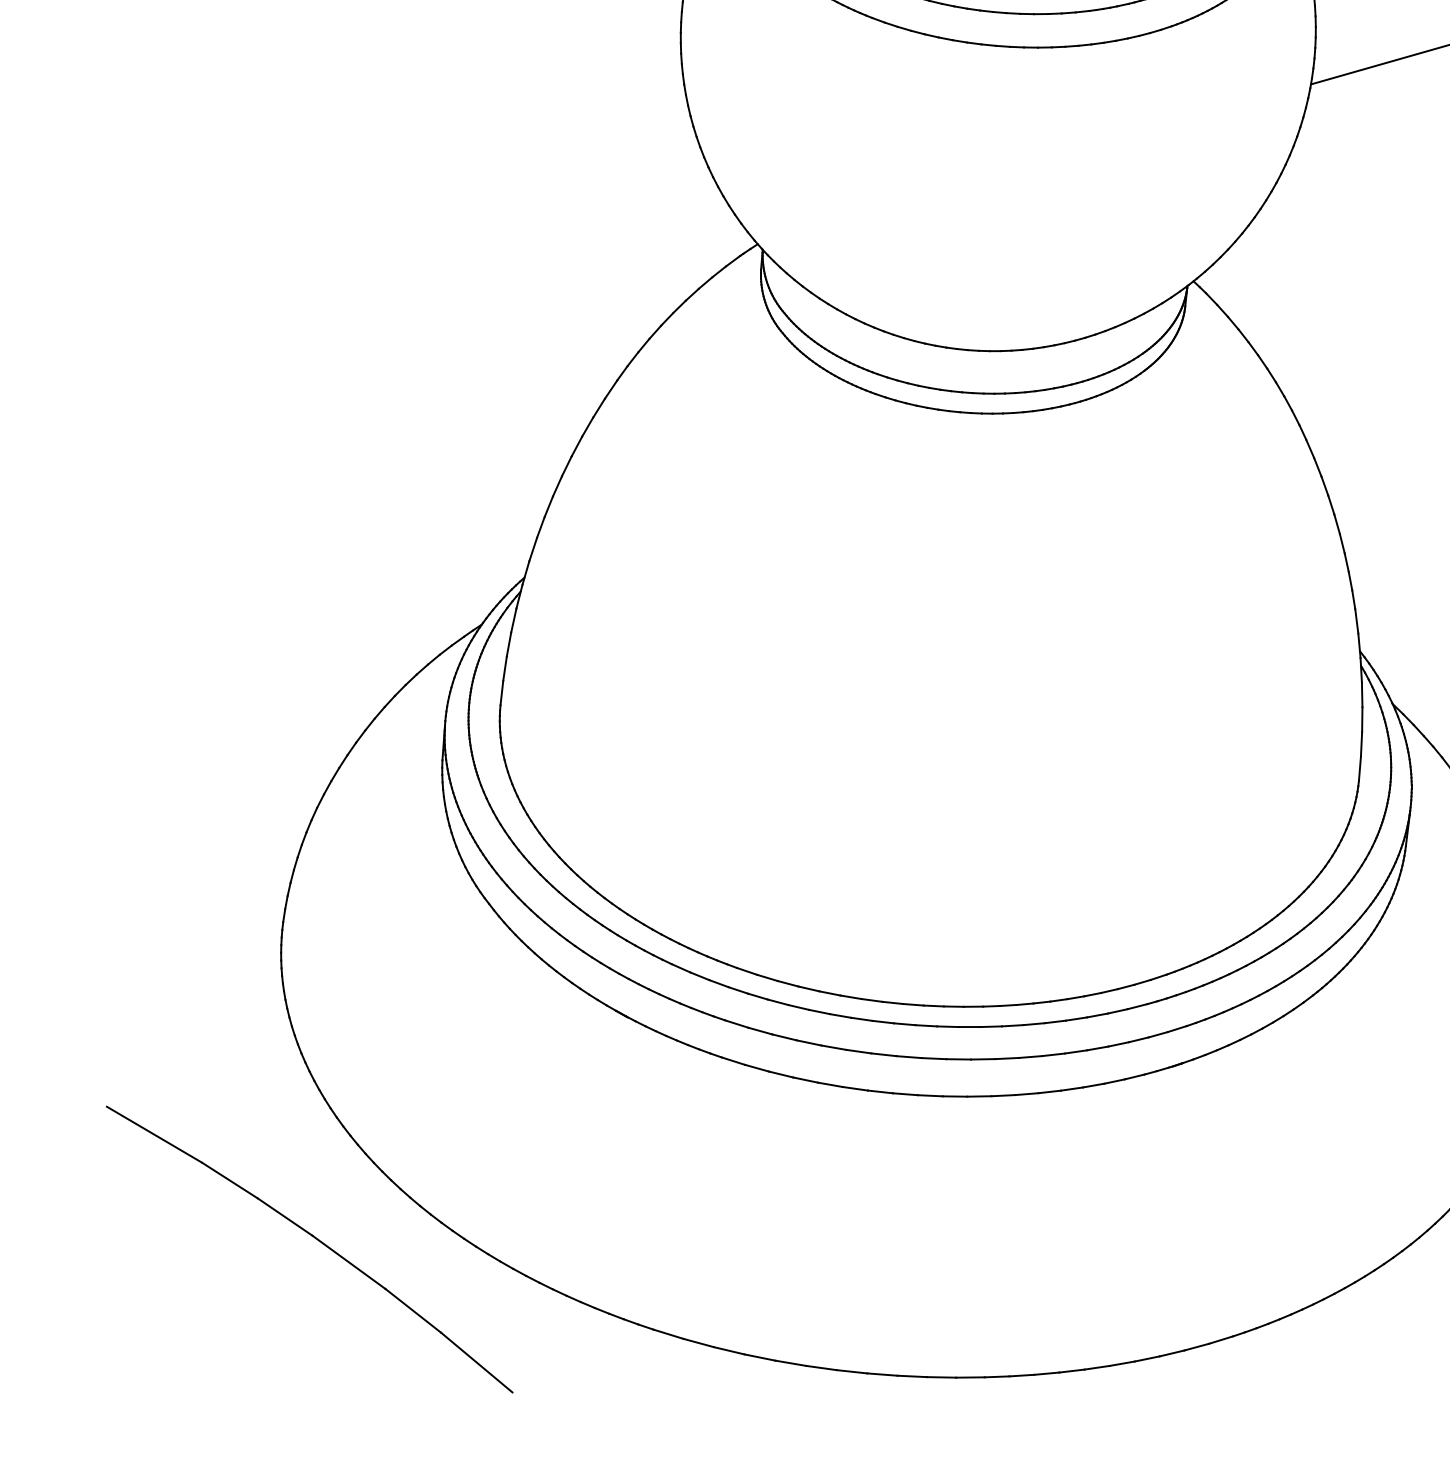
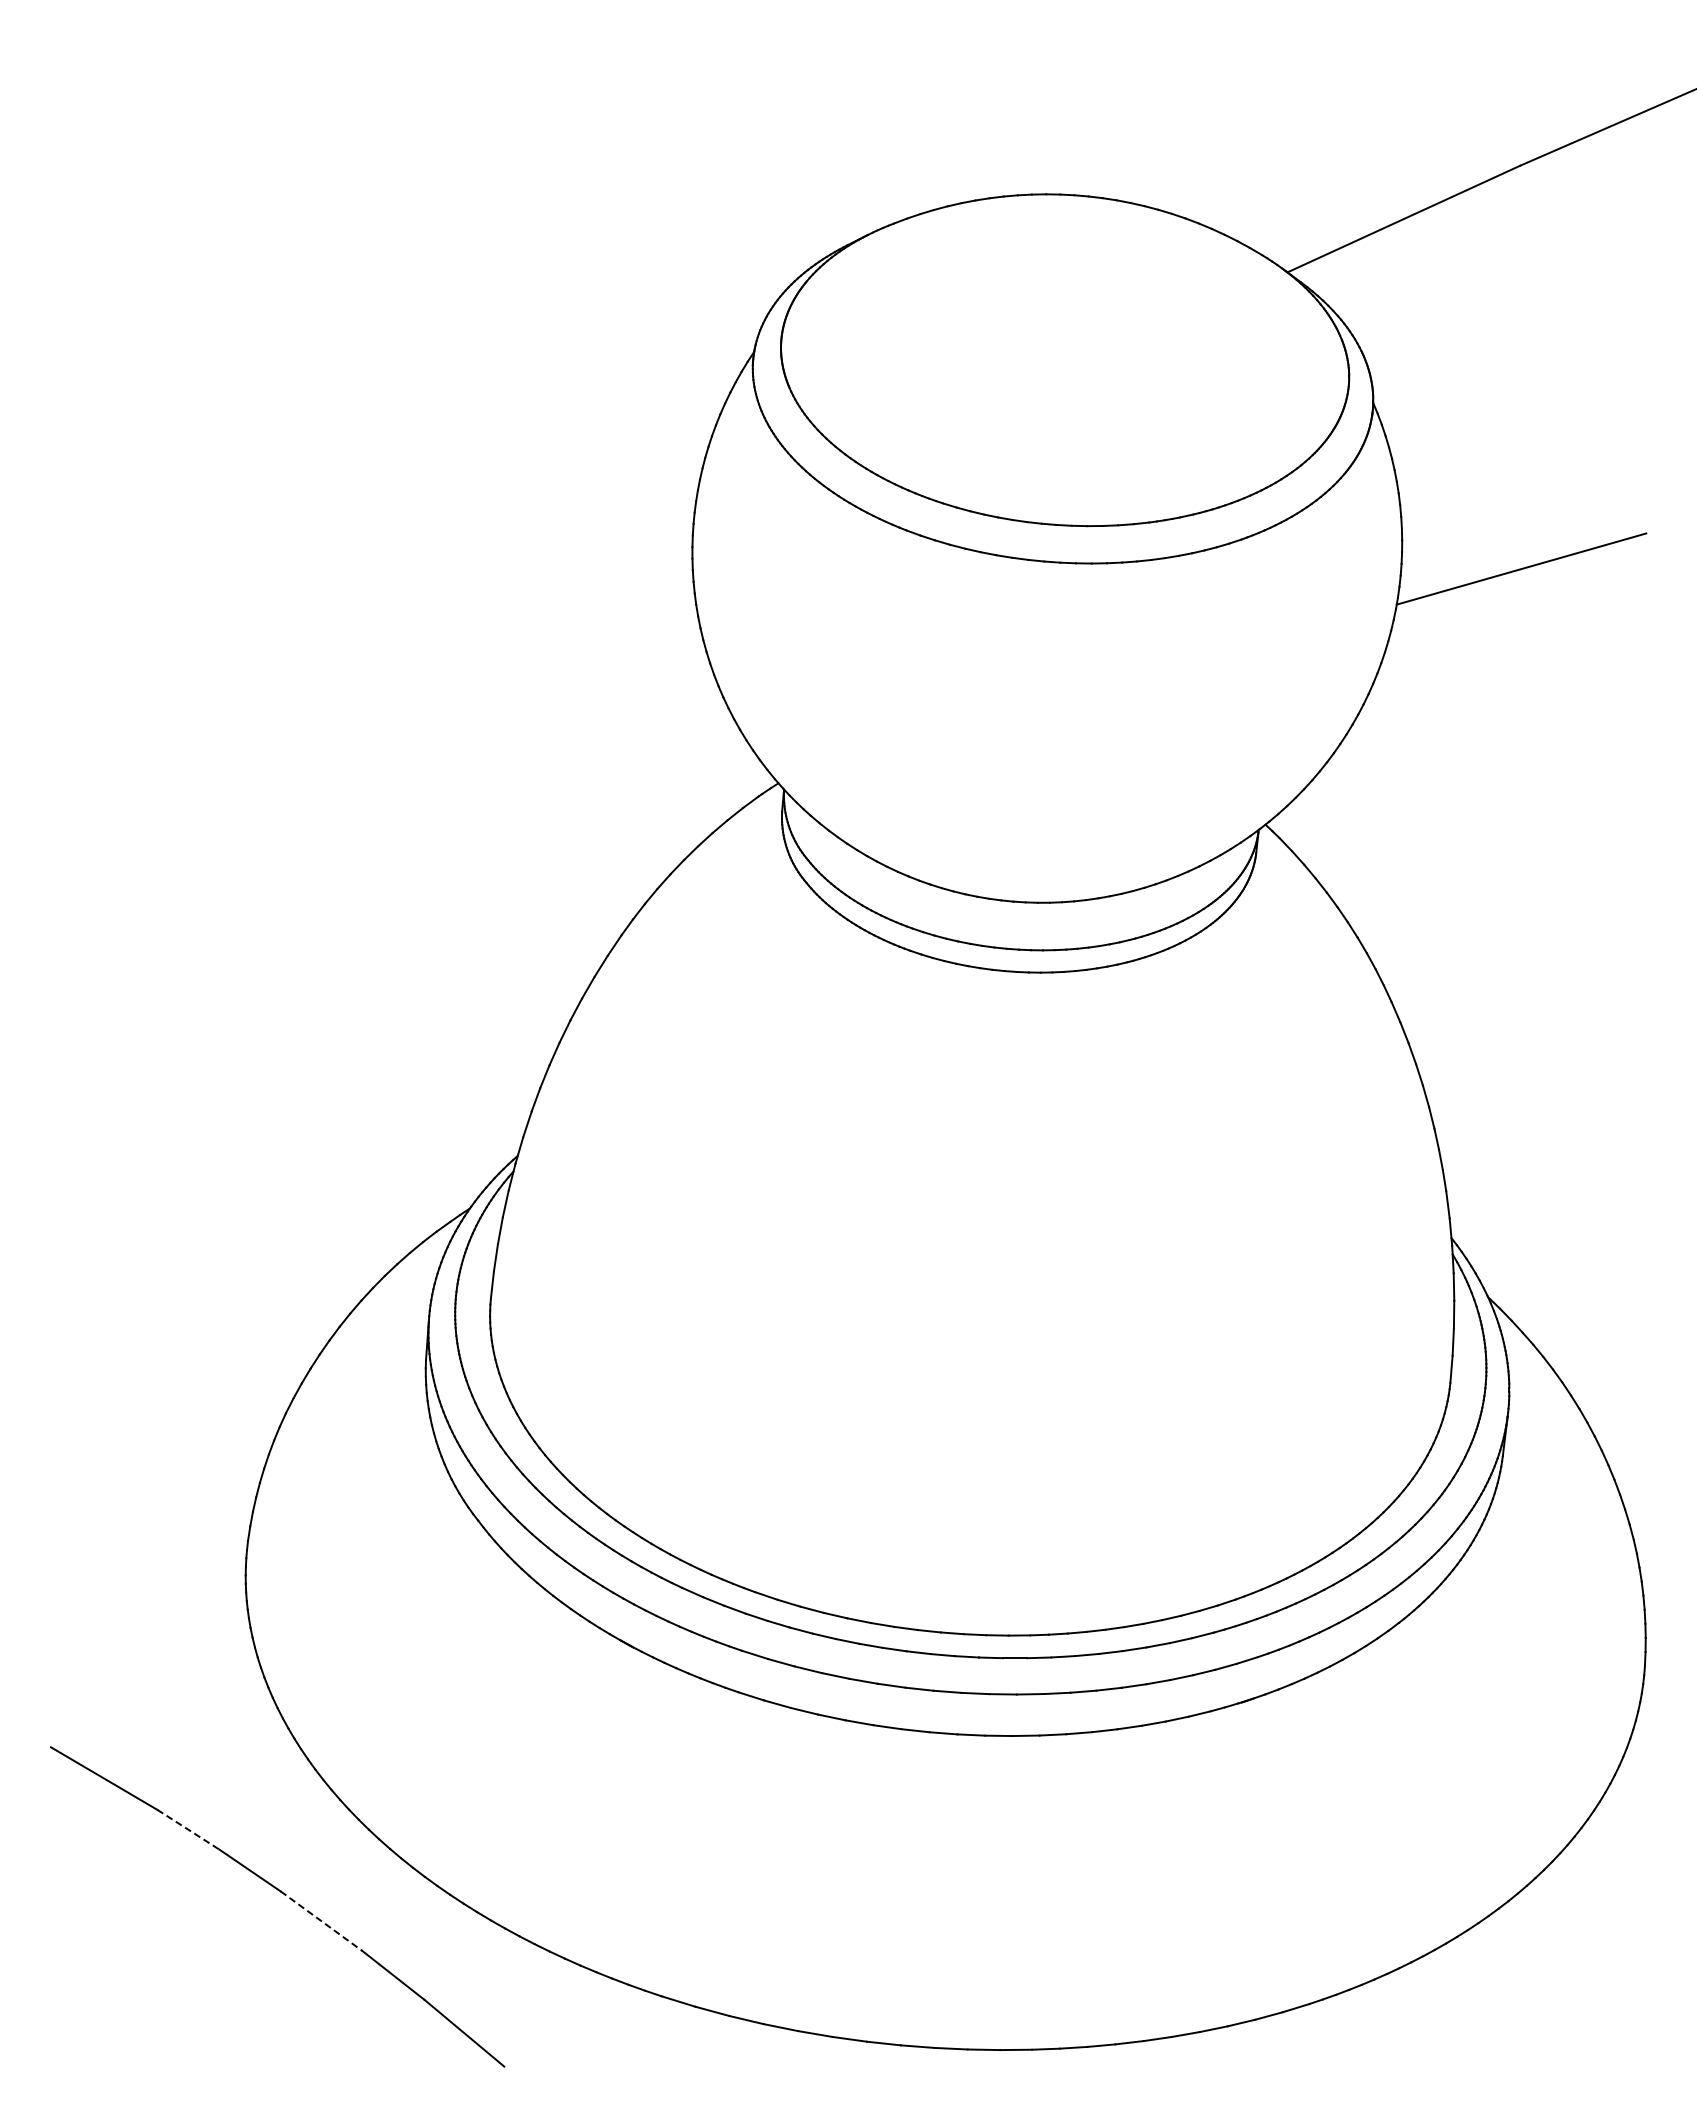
line: (229, 1180) -> (188, 1829), solid -> dashed
line: (348, 1262) -> (321, 1921), solid -> dashed

